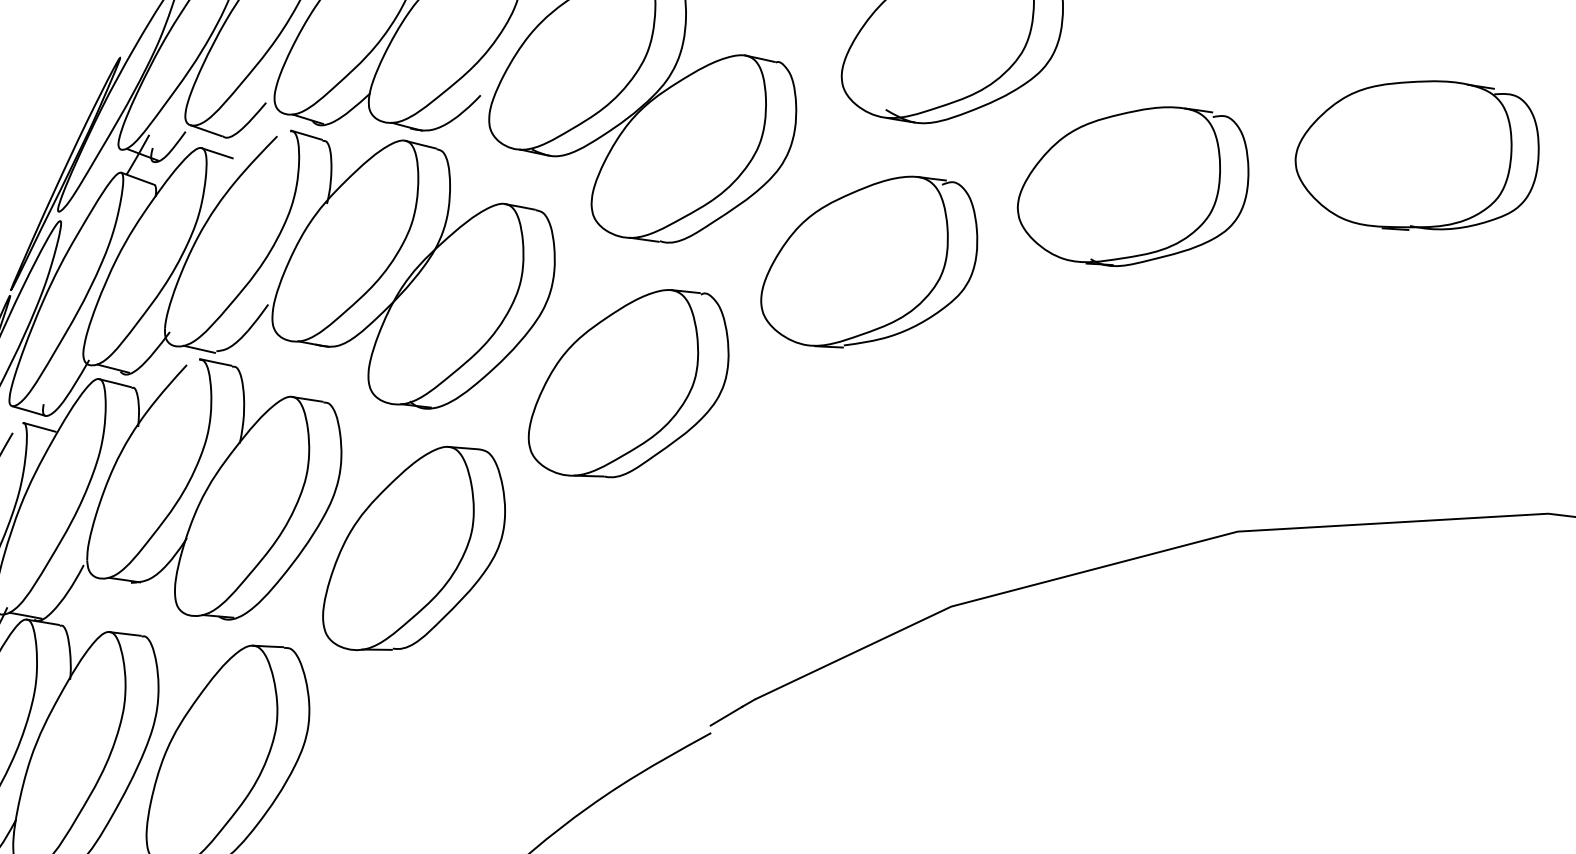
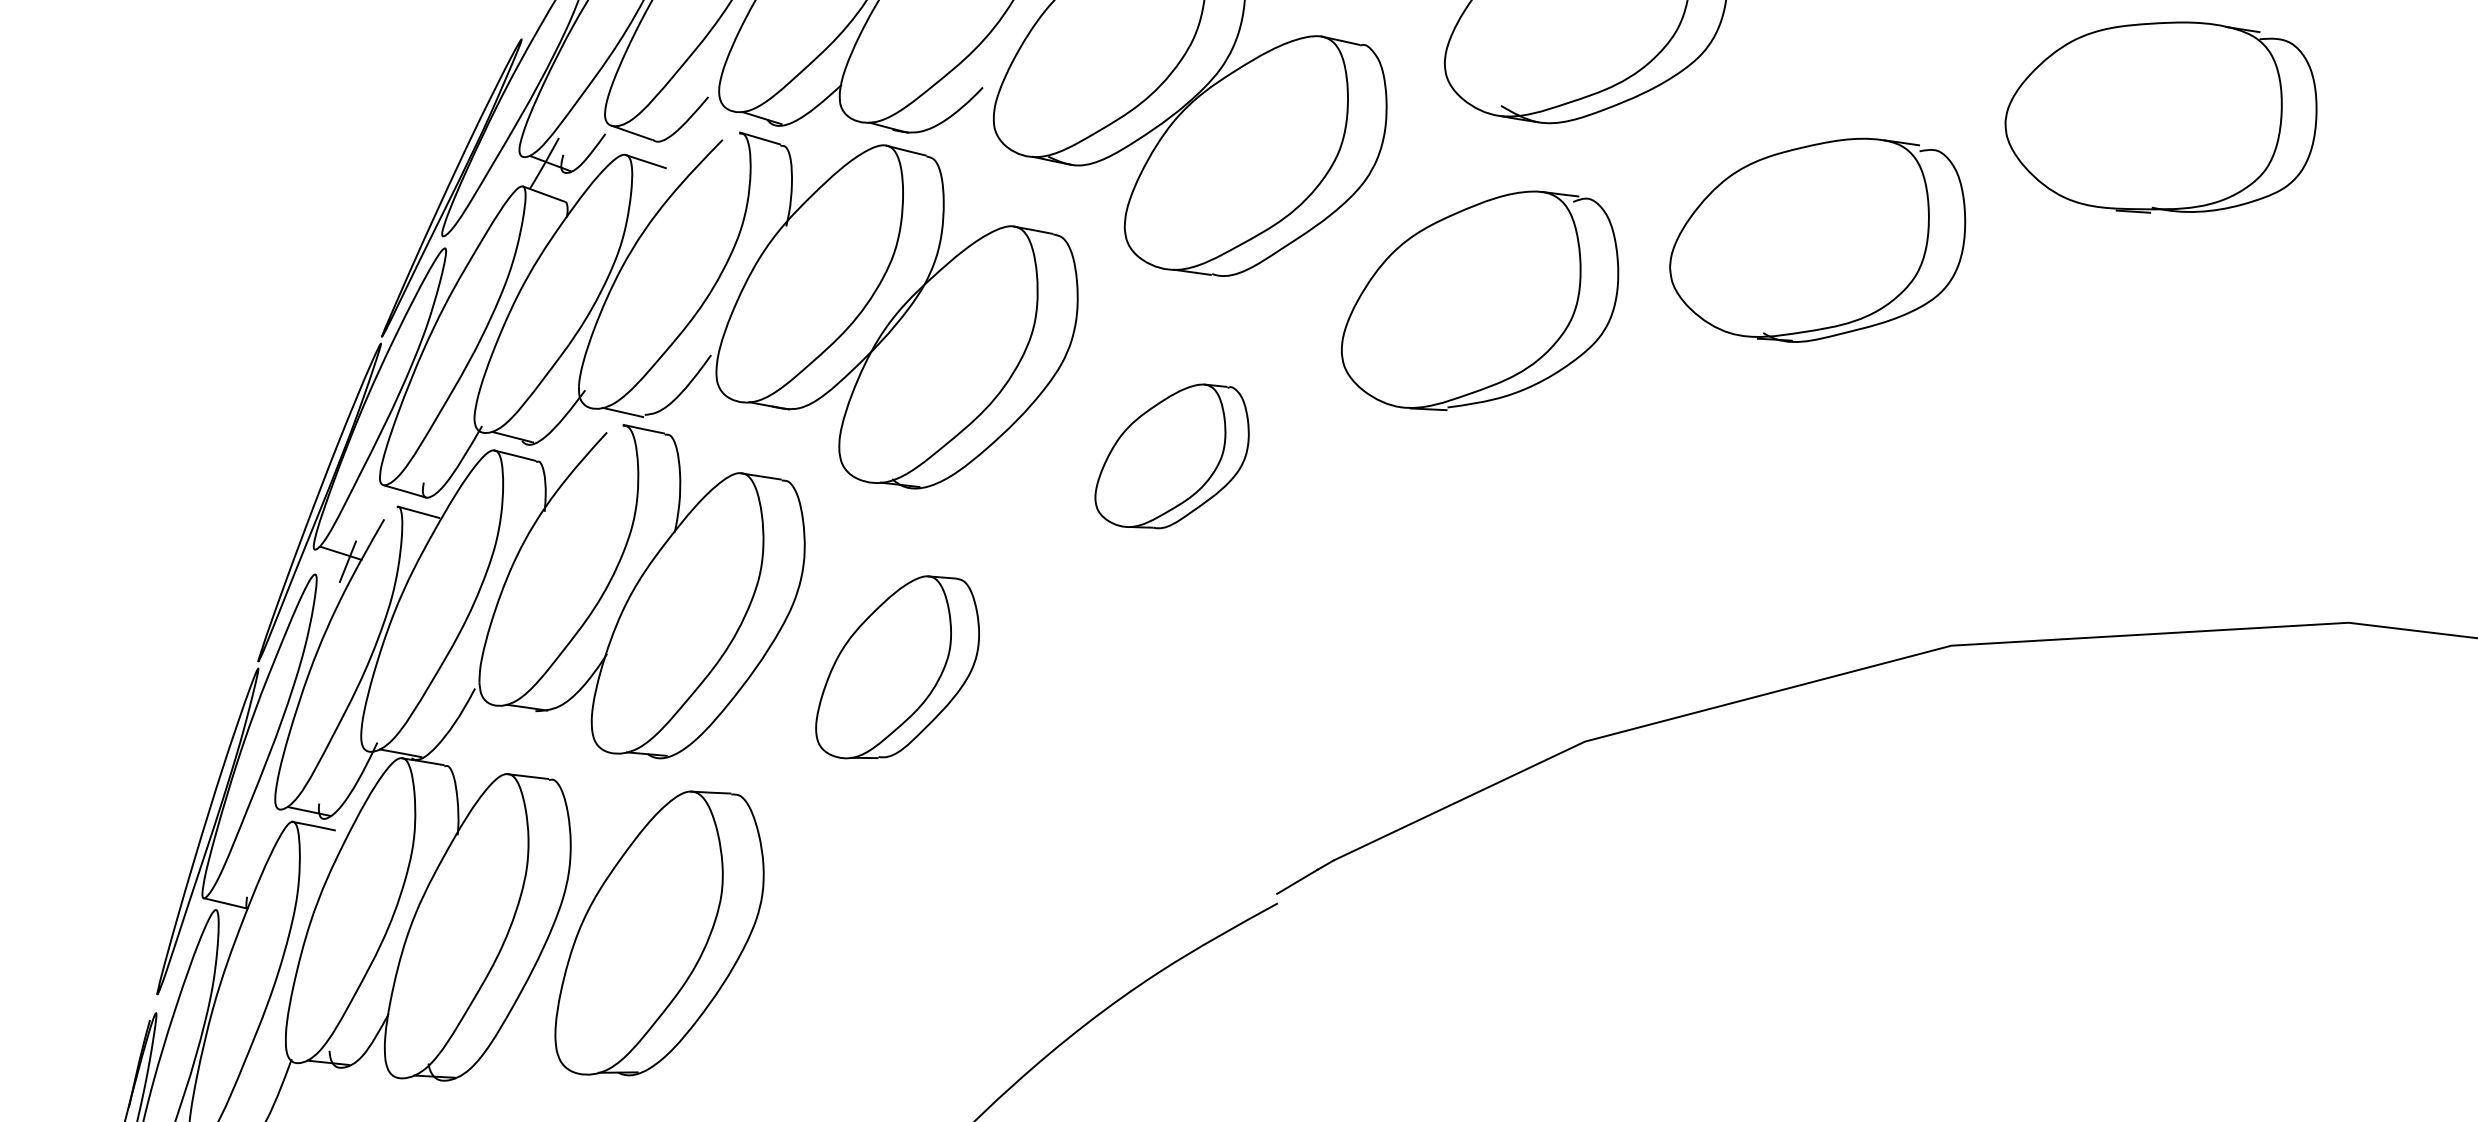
part: (1416, 155) -> (2160, 117), moved
part: (1133, 186) -> (1817, 239), moved
part: (628, 383) -> (1171, 456), size x0.6
part: (413, 548) -> (897, 667), size x0.7

